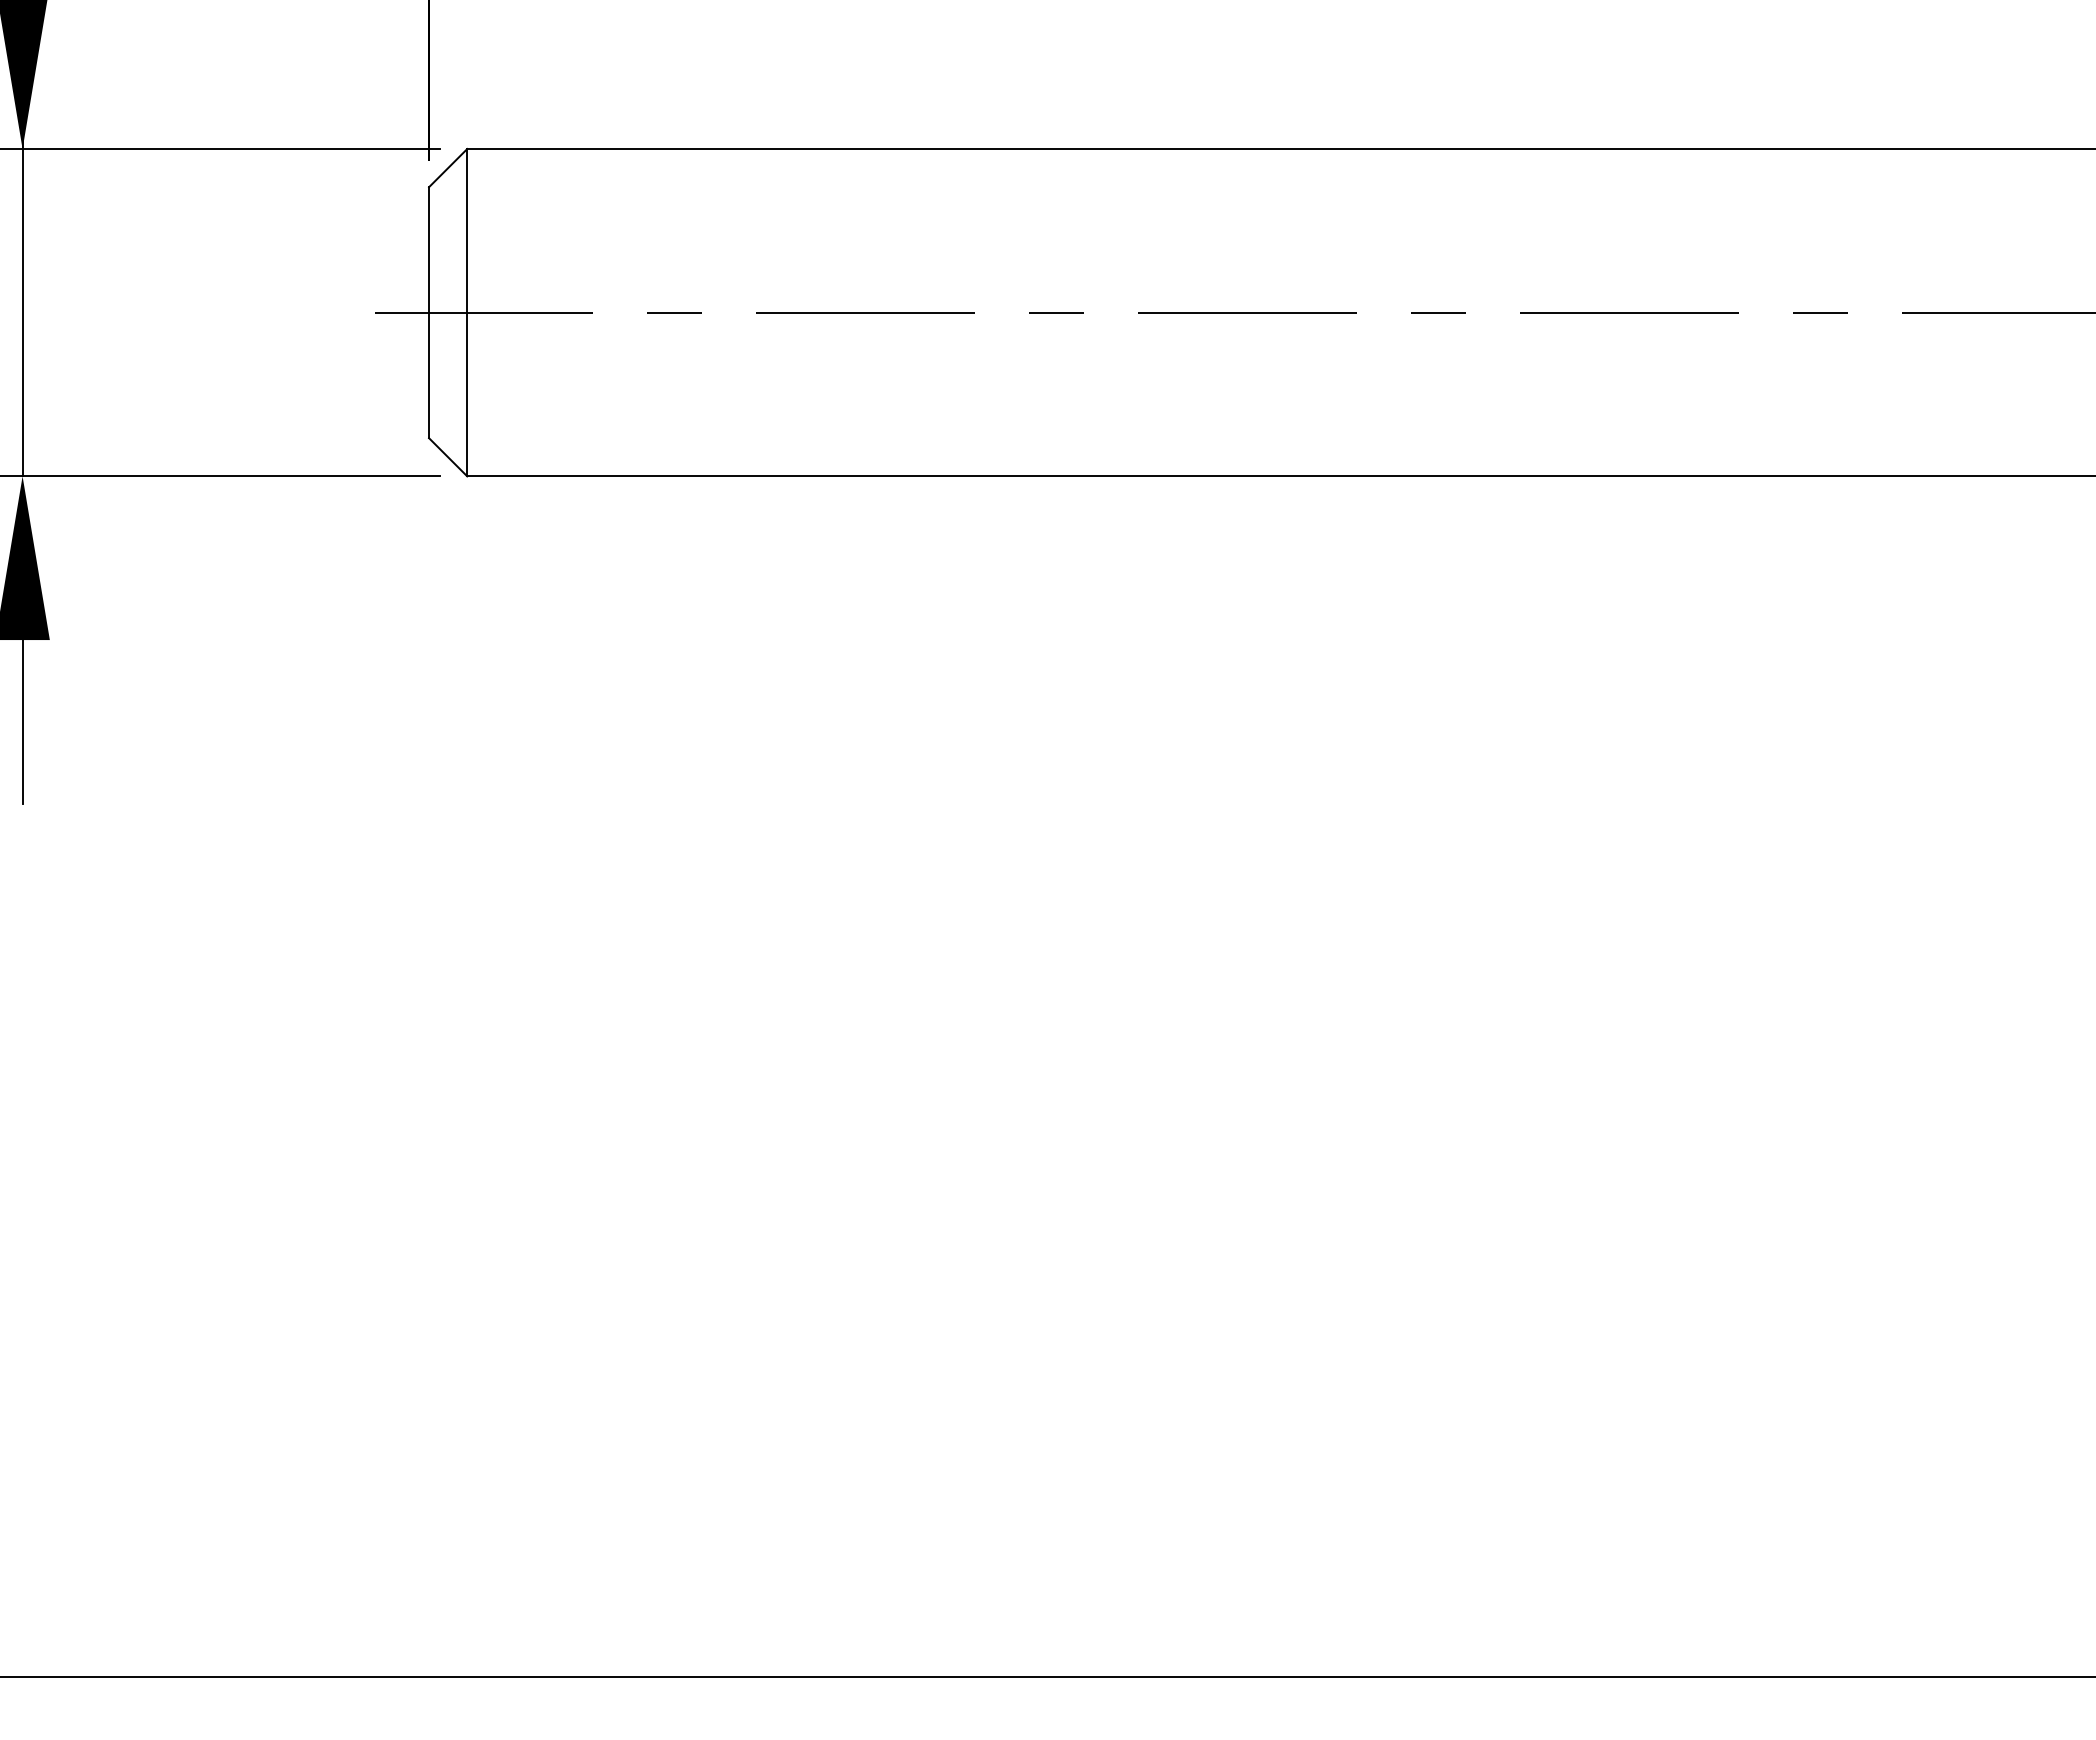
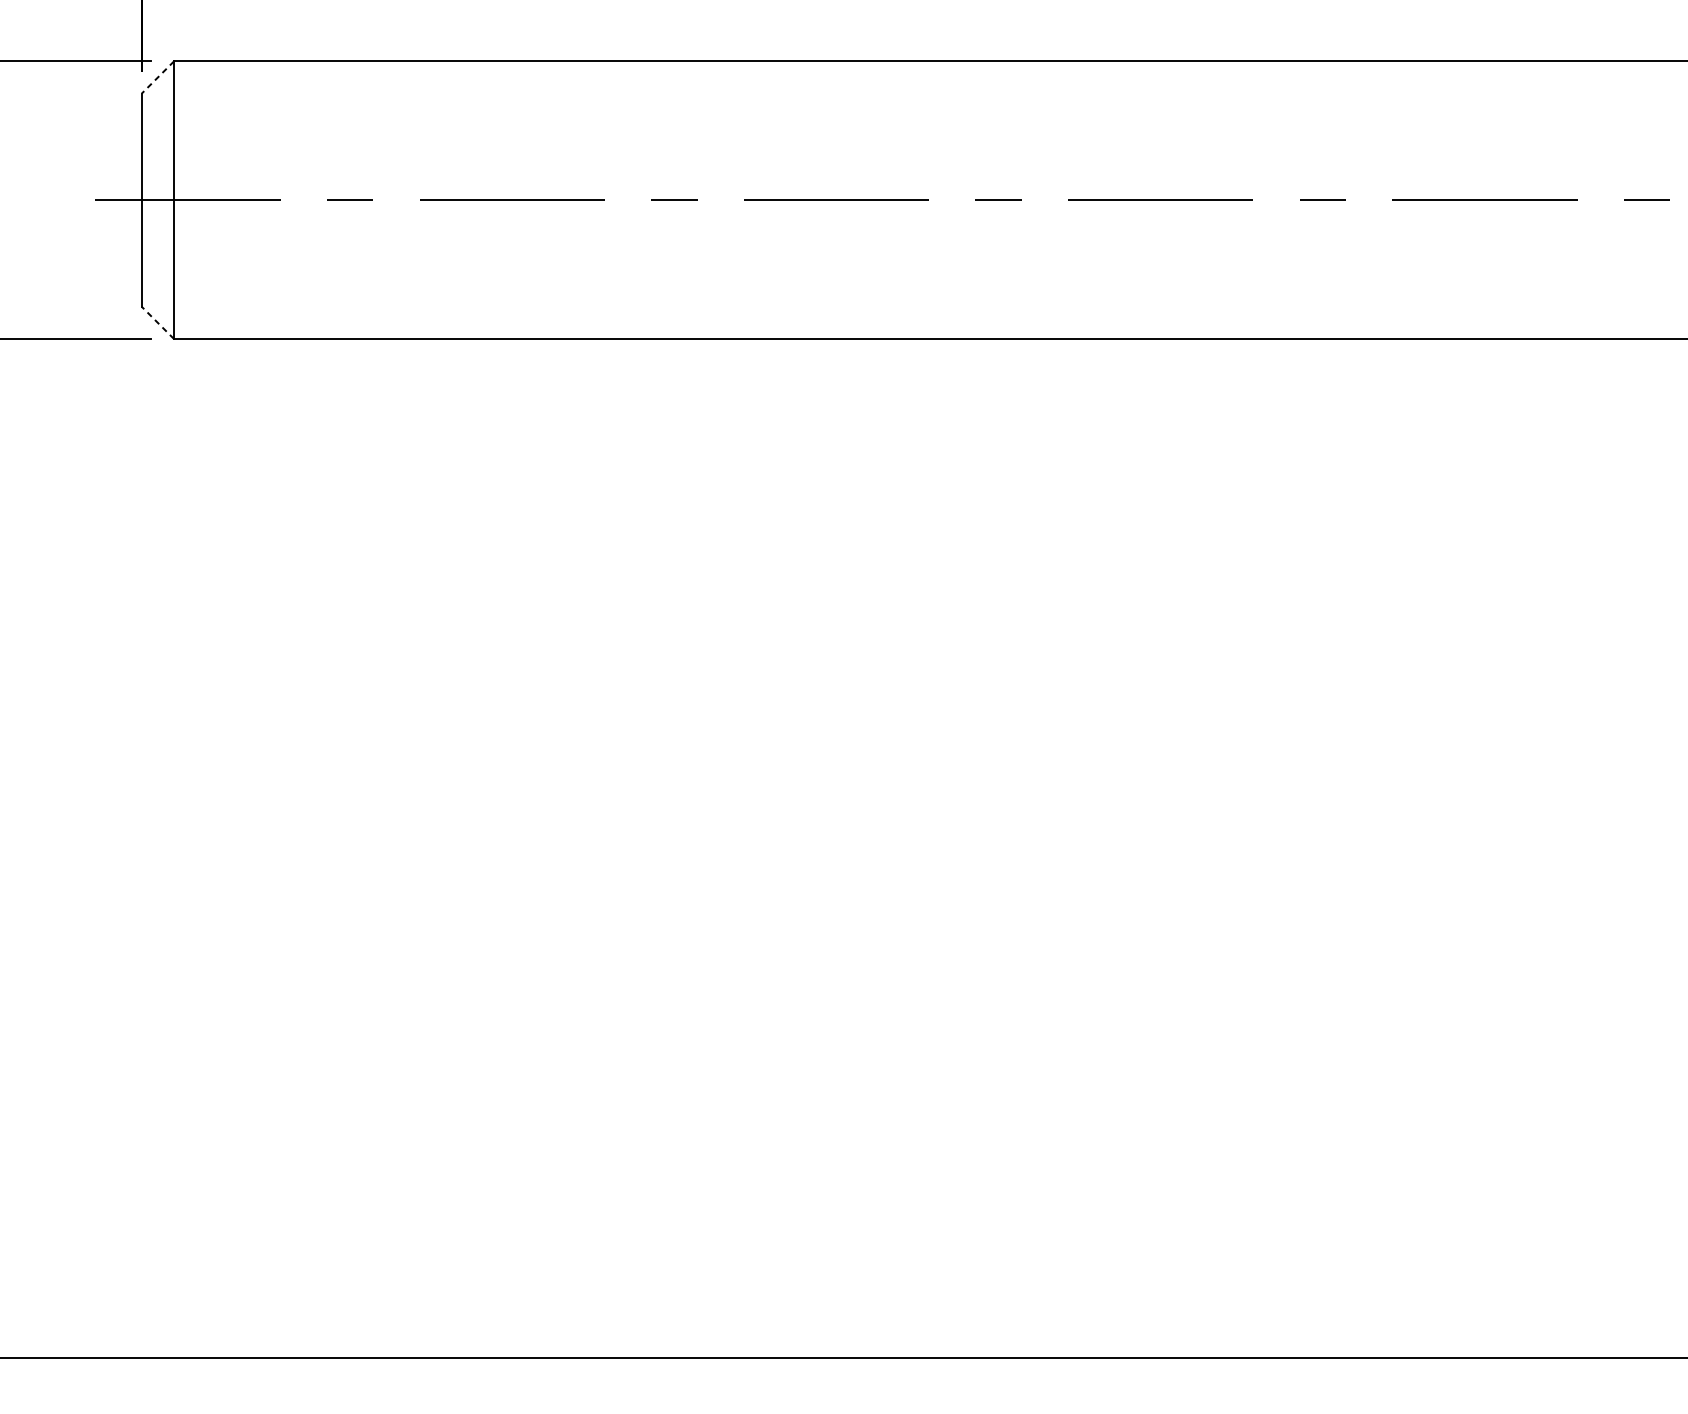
line: (447, 168) -> (157, 77), solid -> dashed
line: (447, 456) -> (157, 322), solid -> dashed

